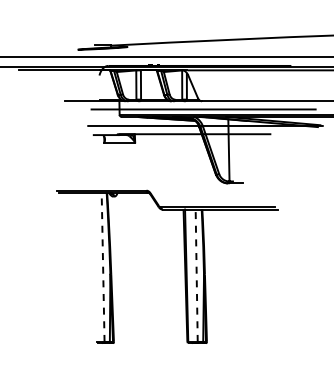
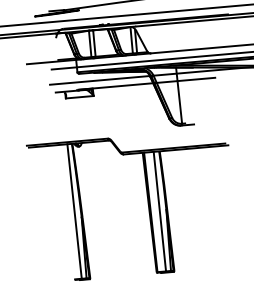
line: (103, 267) -> (74, 211), dashed -> solid
line: (196, 275) -> (159, 211), dashed -> solid

